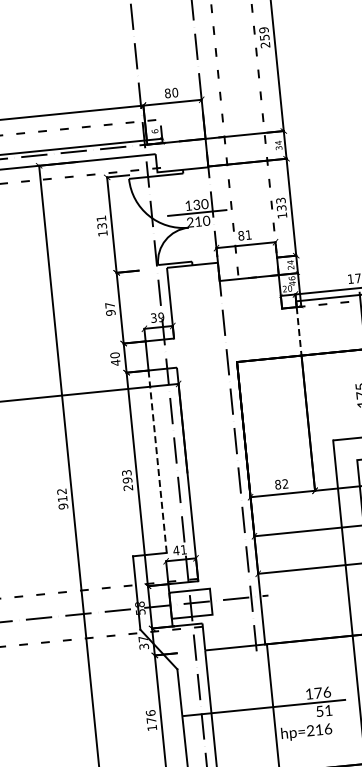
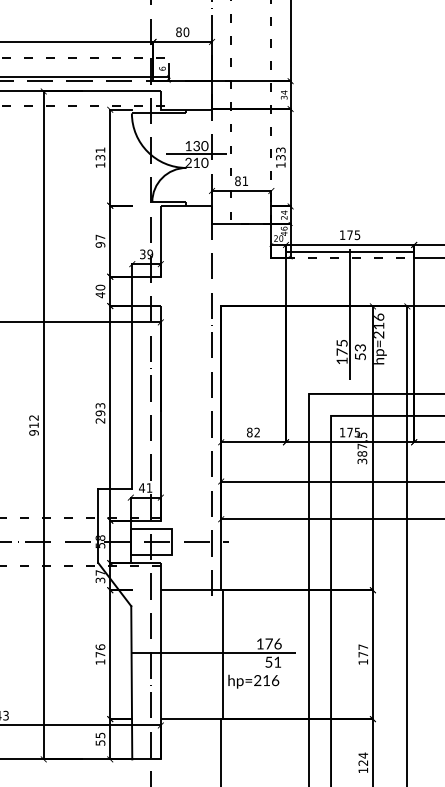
line: (298, 331) -> (285, 282), dashed -> solid
line: (157, 461) -> (132, 397), dashed -> solid

